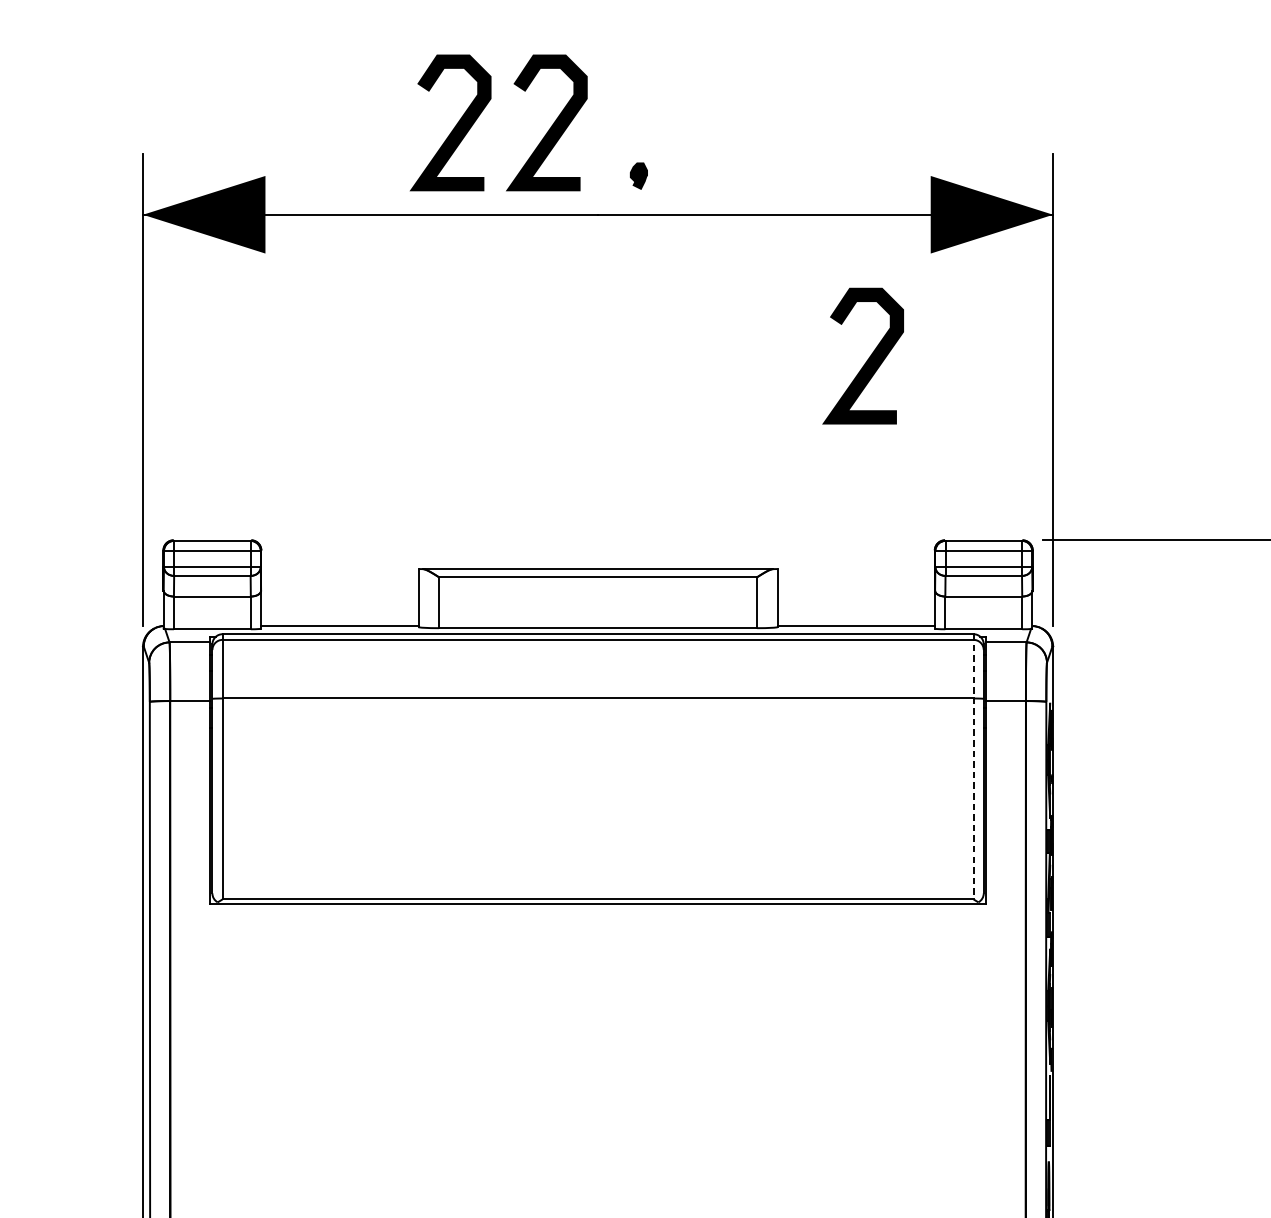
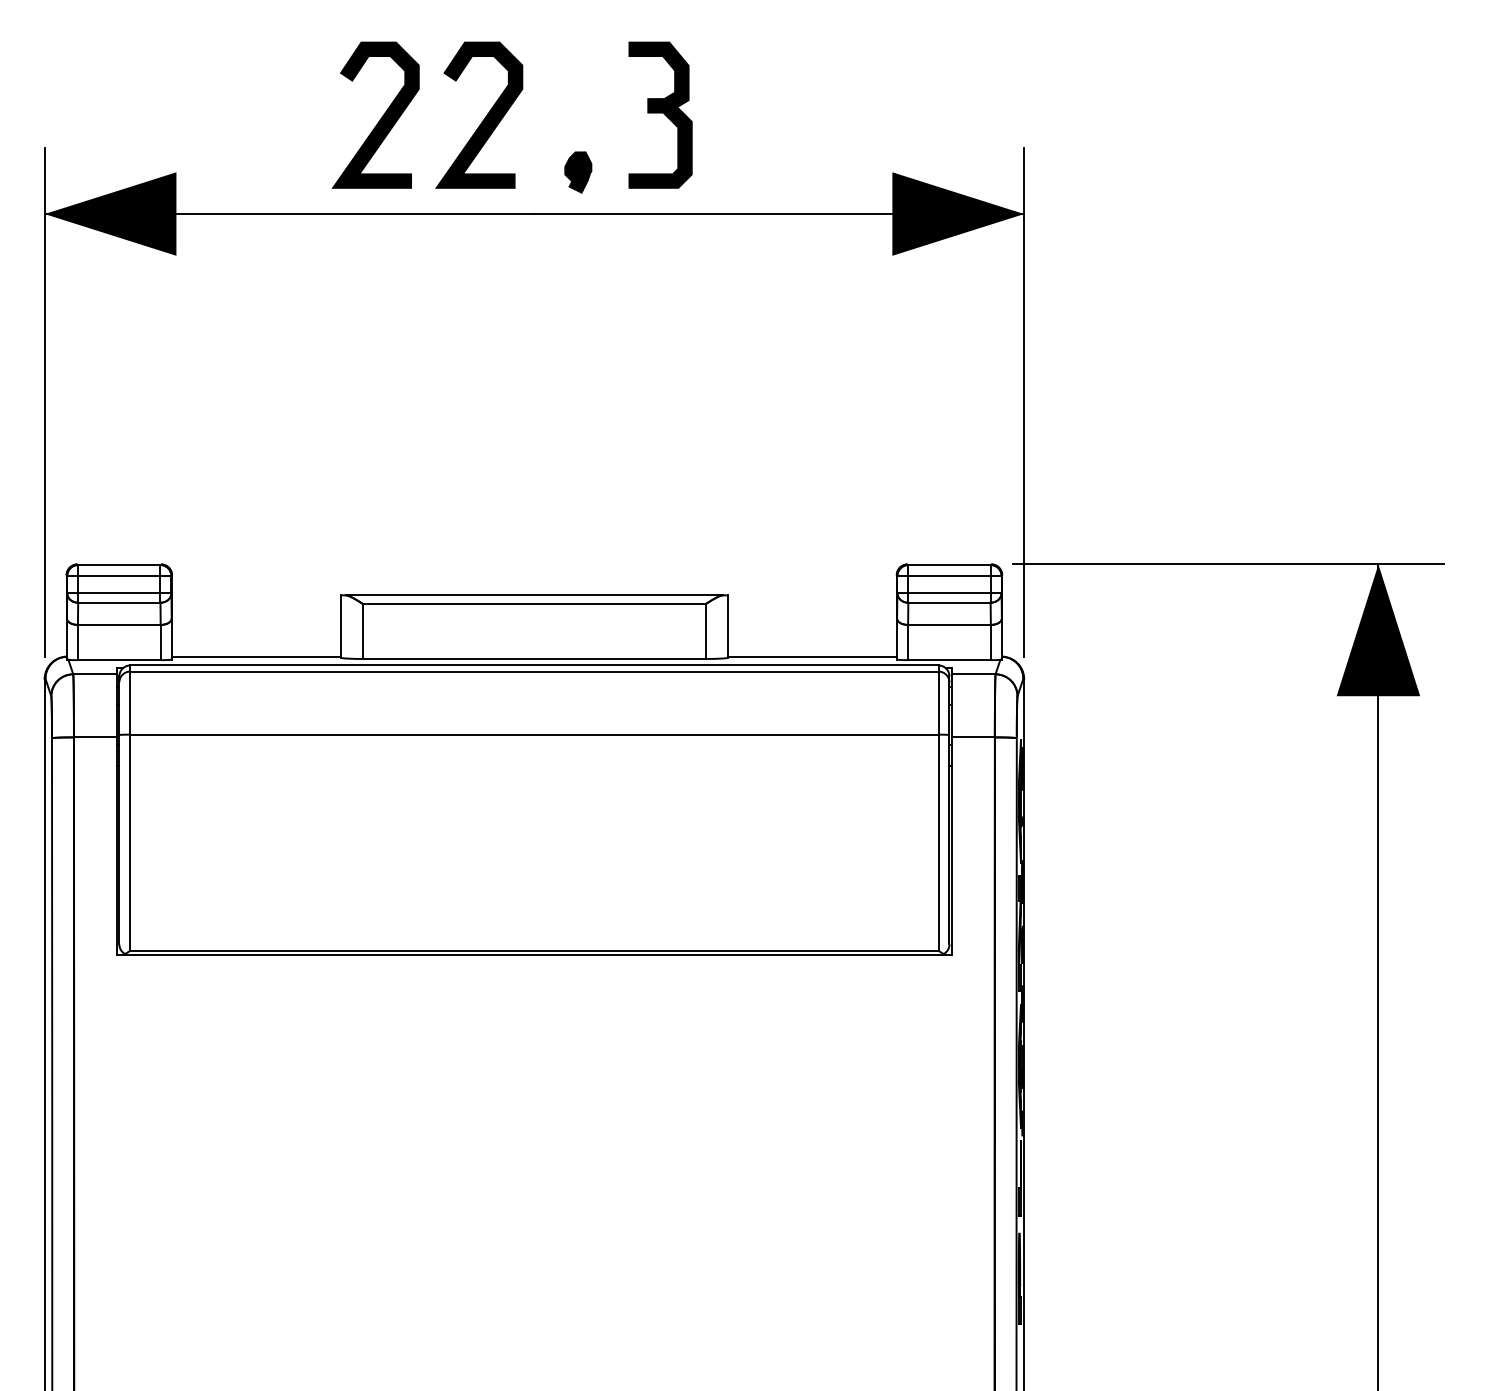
part: (715, 122) -> (660, 114), added
part: (639, 176) -> (578, 172), size x1.43
curve: (867, 359) -> (824, 369), removed
line: (973, 767) -> (938, 808), dashed -> solid

